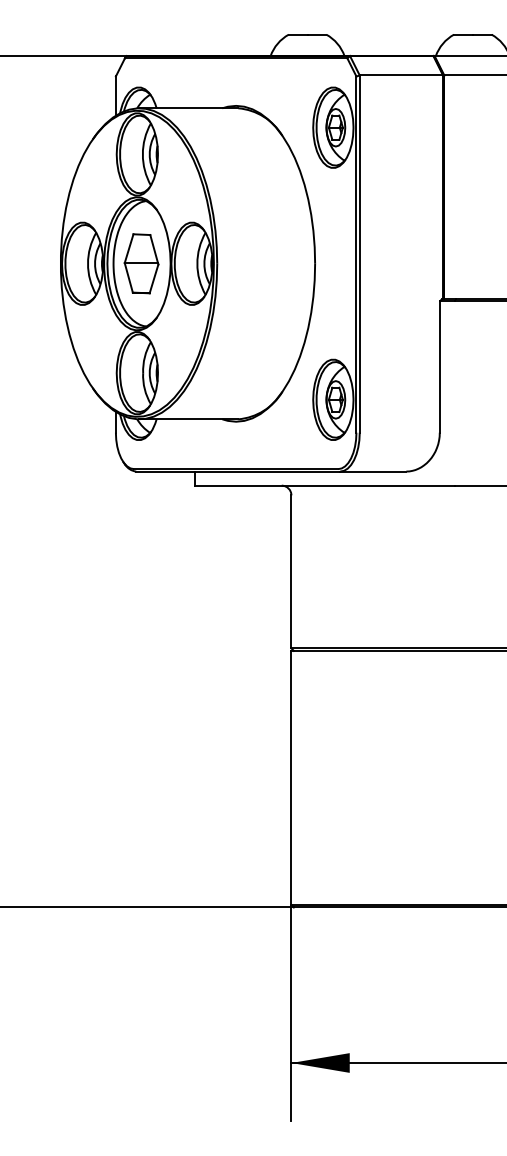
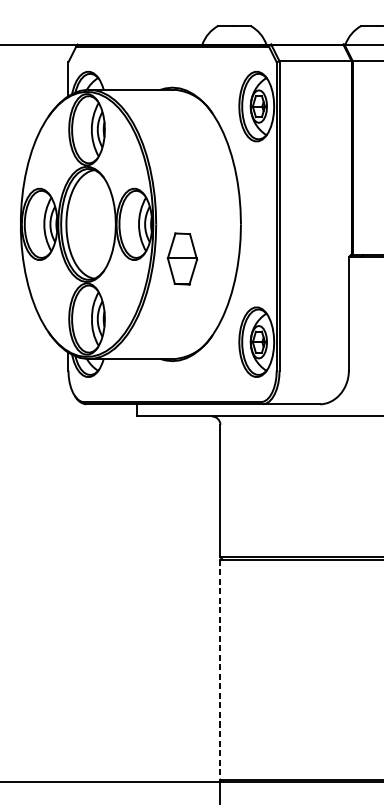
part: (141, 263) -> (182, 258), moved
line: (291, 778) -> (220, 670), solid -> dashed

